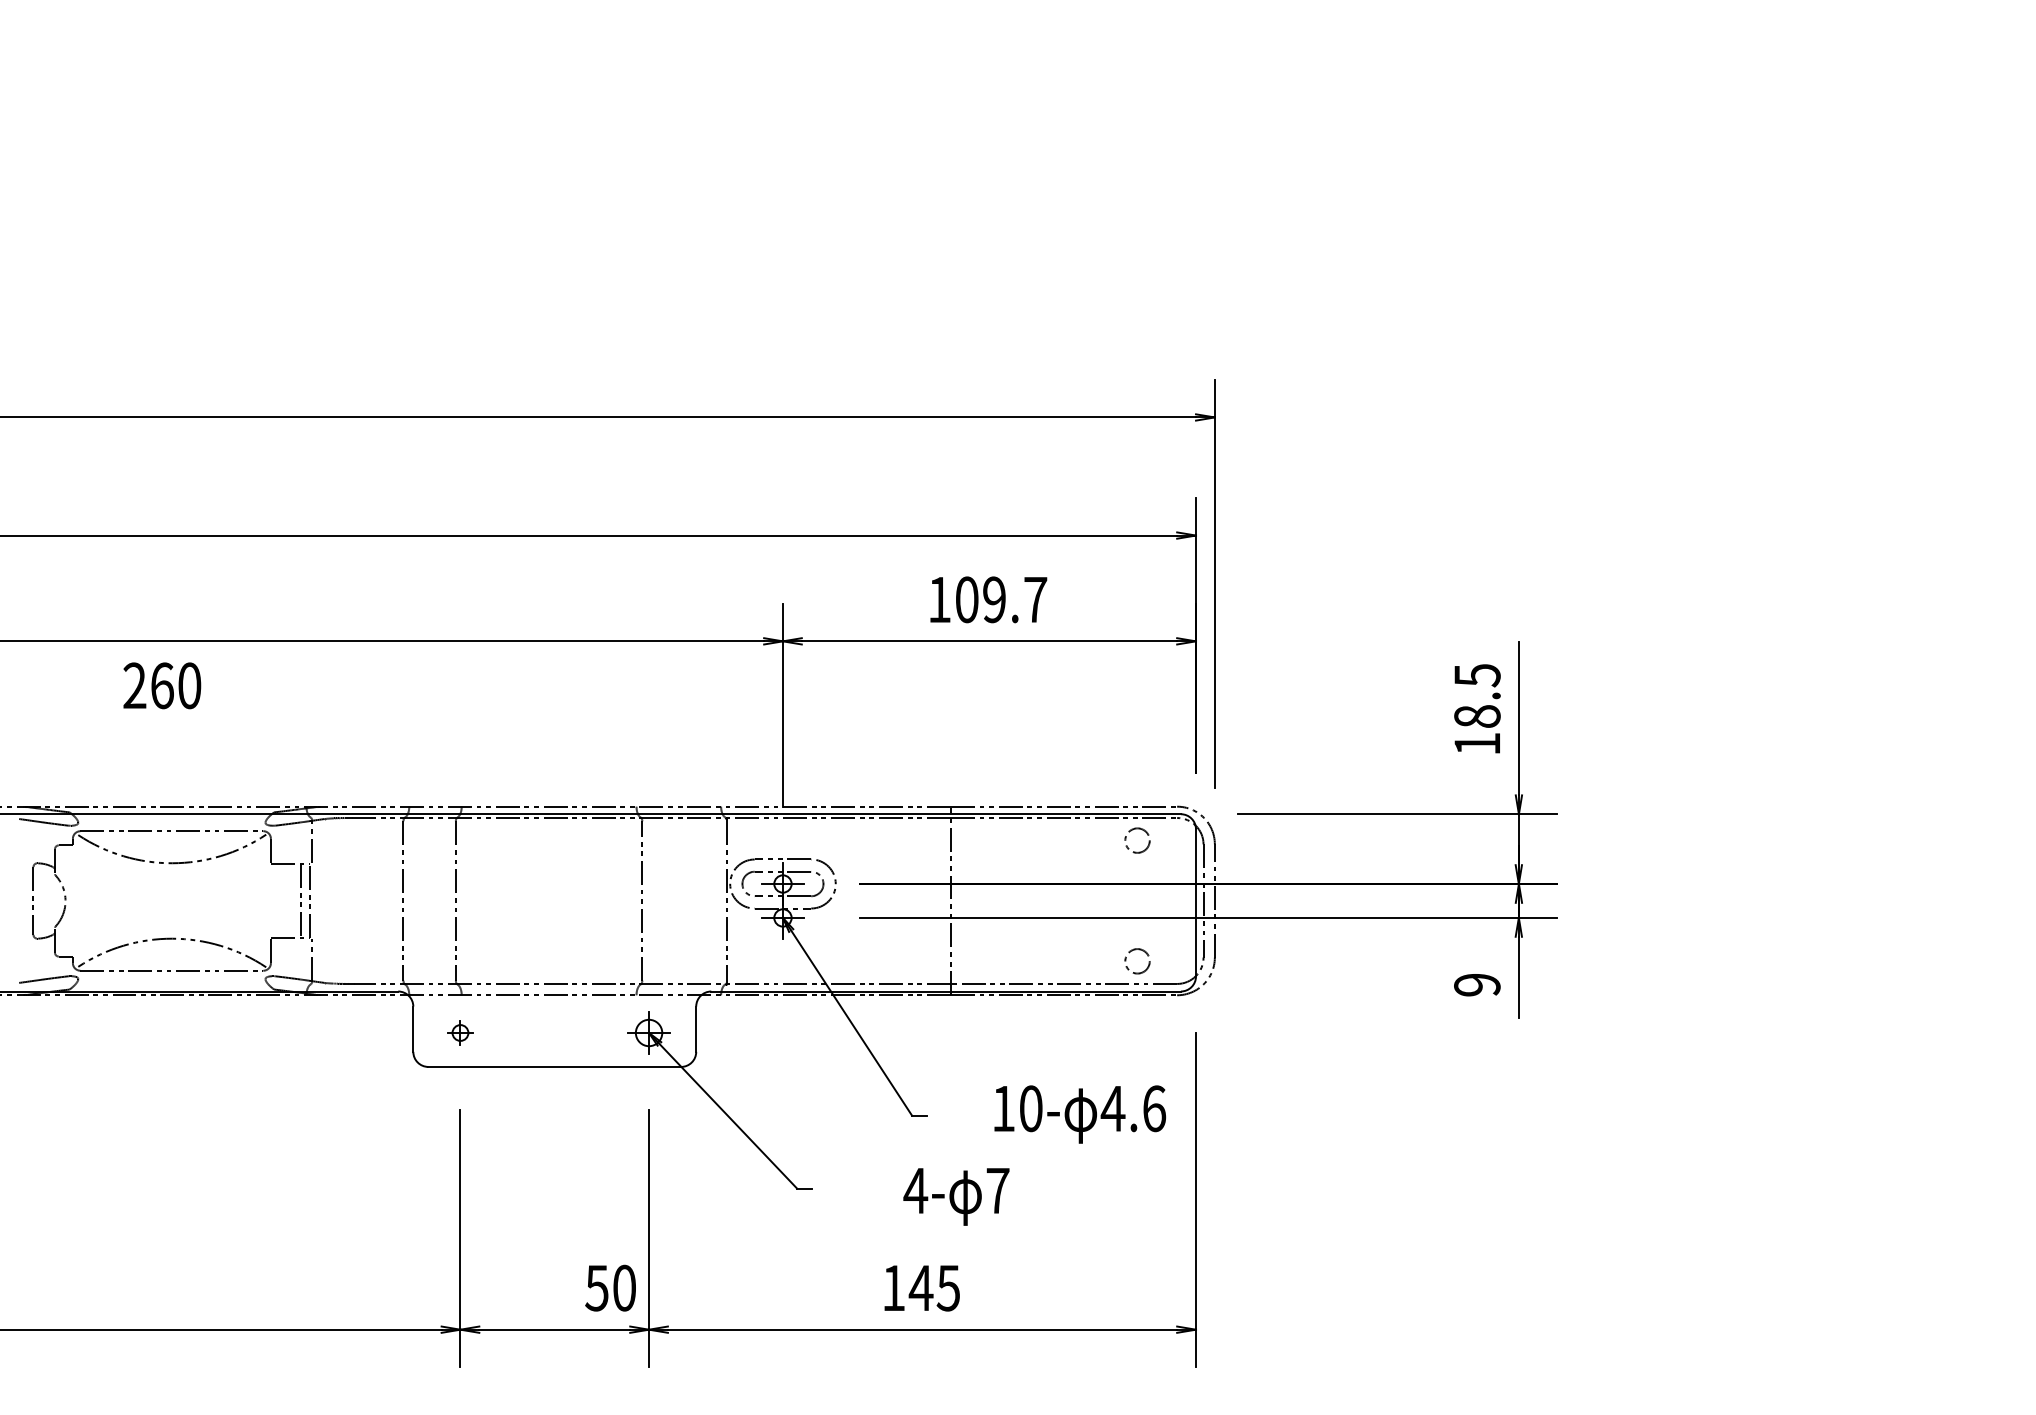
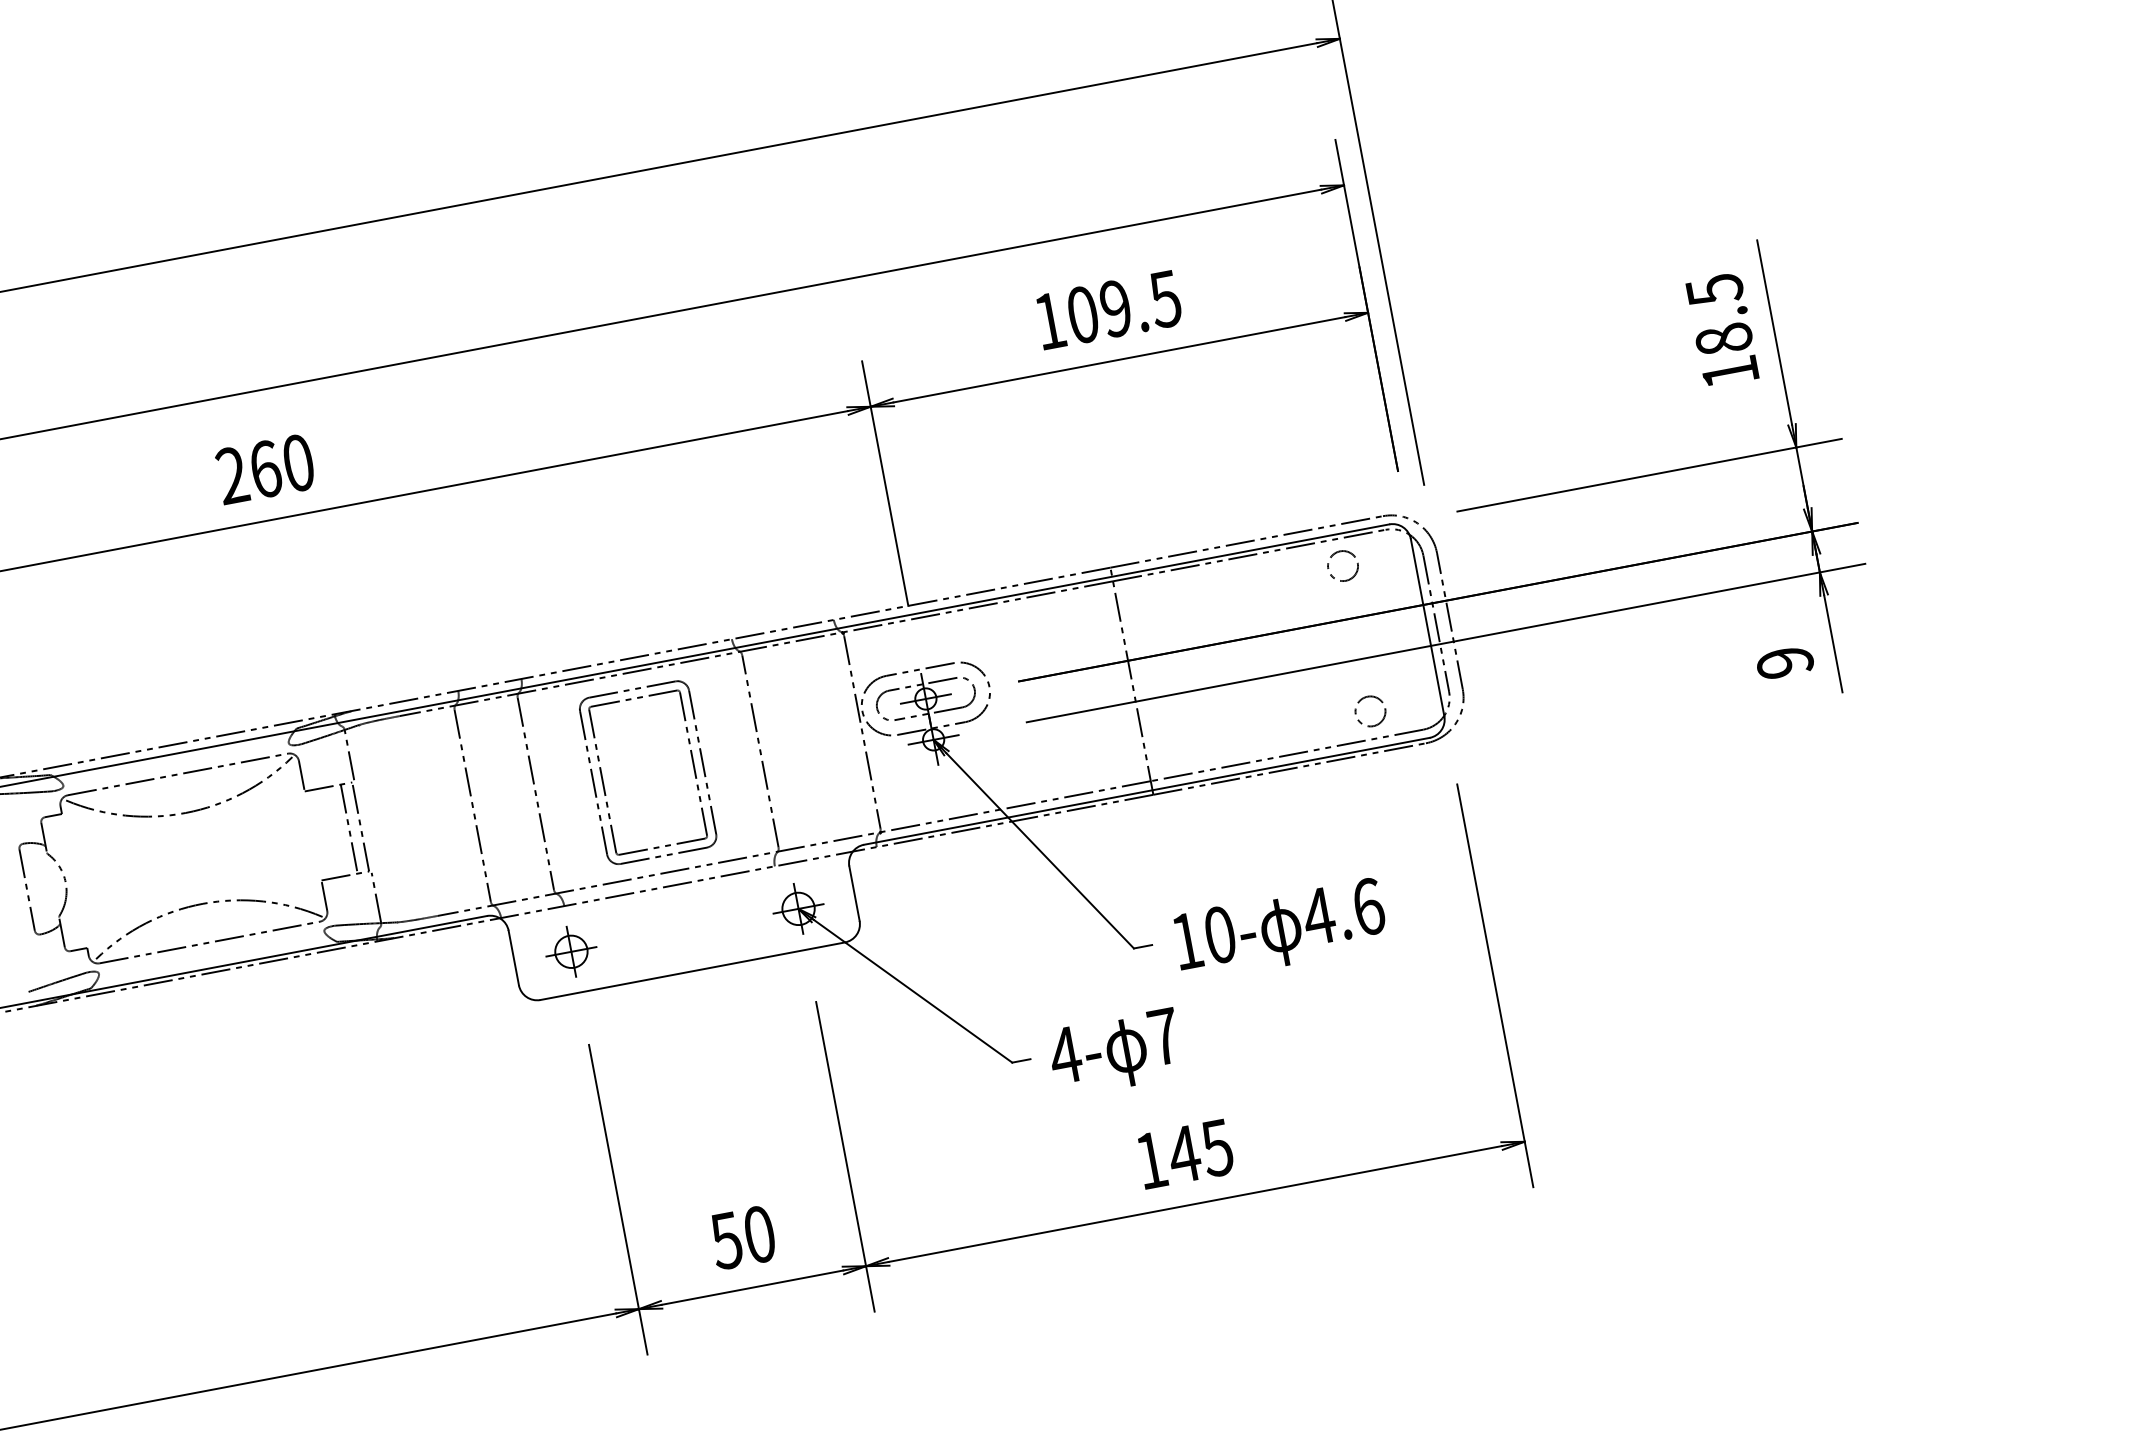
text: (1035, 600) -> (1165, 300), 109.7 -> 109.5
text: (162, 685) -> (265, 468), moved
part: (586, 900) -> (693, 763), added
part: (460, 1032) -> (571, 951), size x1.67
text: (1080, 1114) -> (1280, 930), moved
text: (956, 1196) -> (1115, 1052), moved
text: (610, 1287) -> (742, 1236), moved

